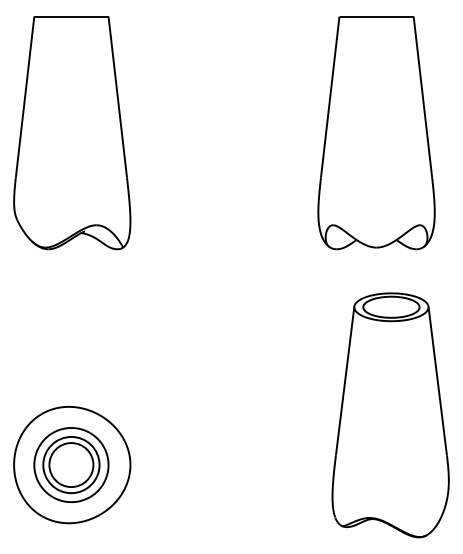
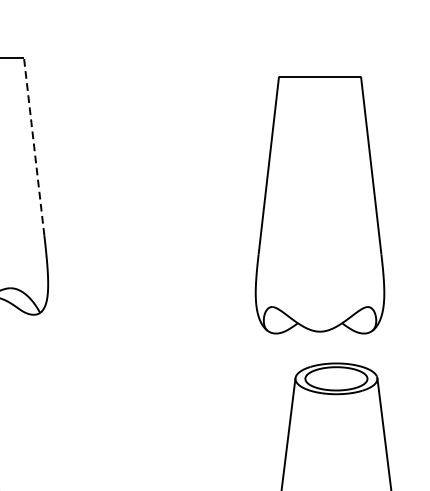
line: (117, 96) -> (33, 146), solid -> dashed
part: (376, 133) -> (319, 205), moved

